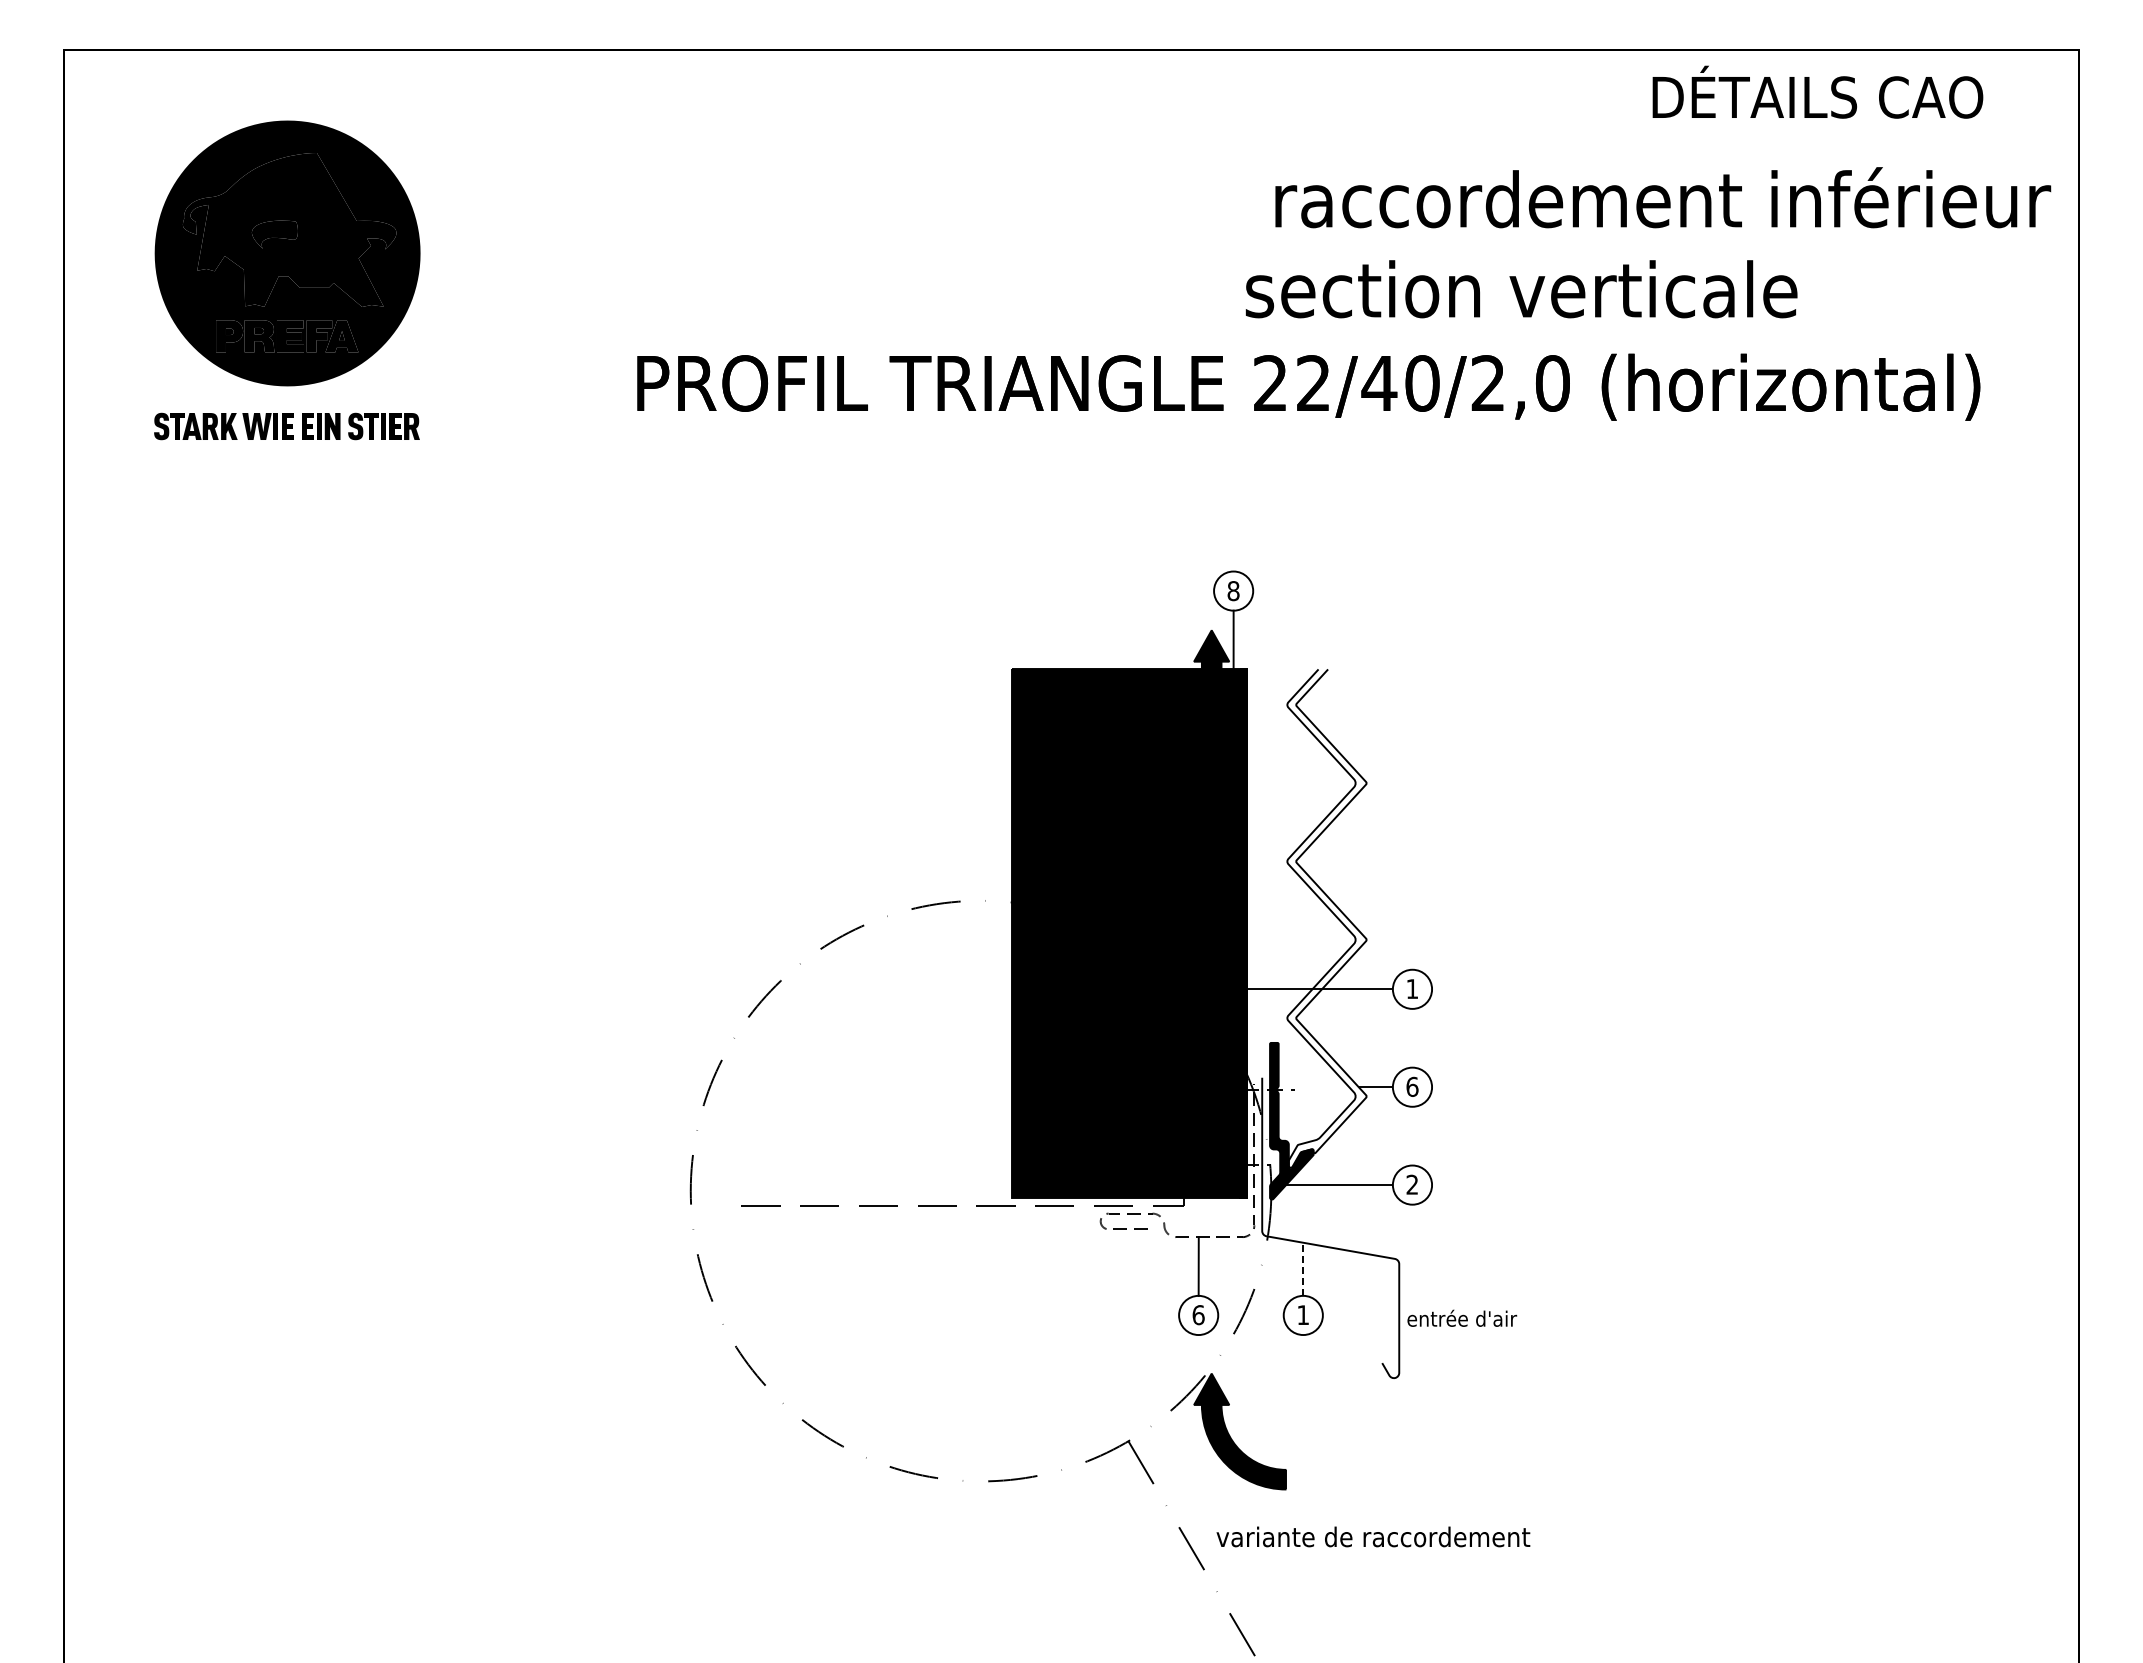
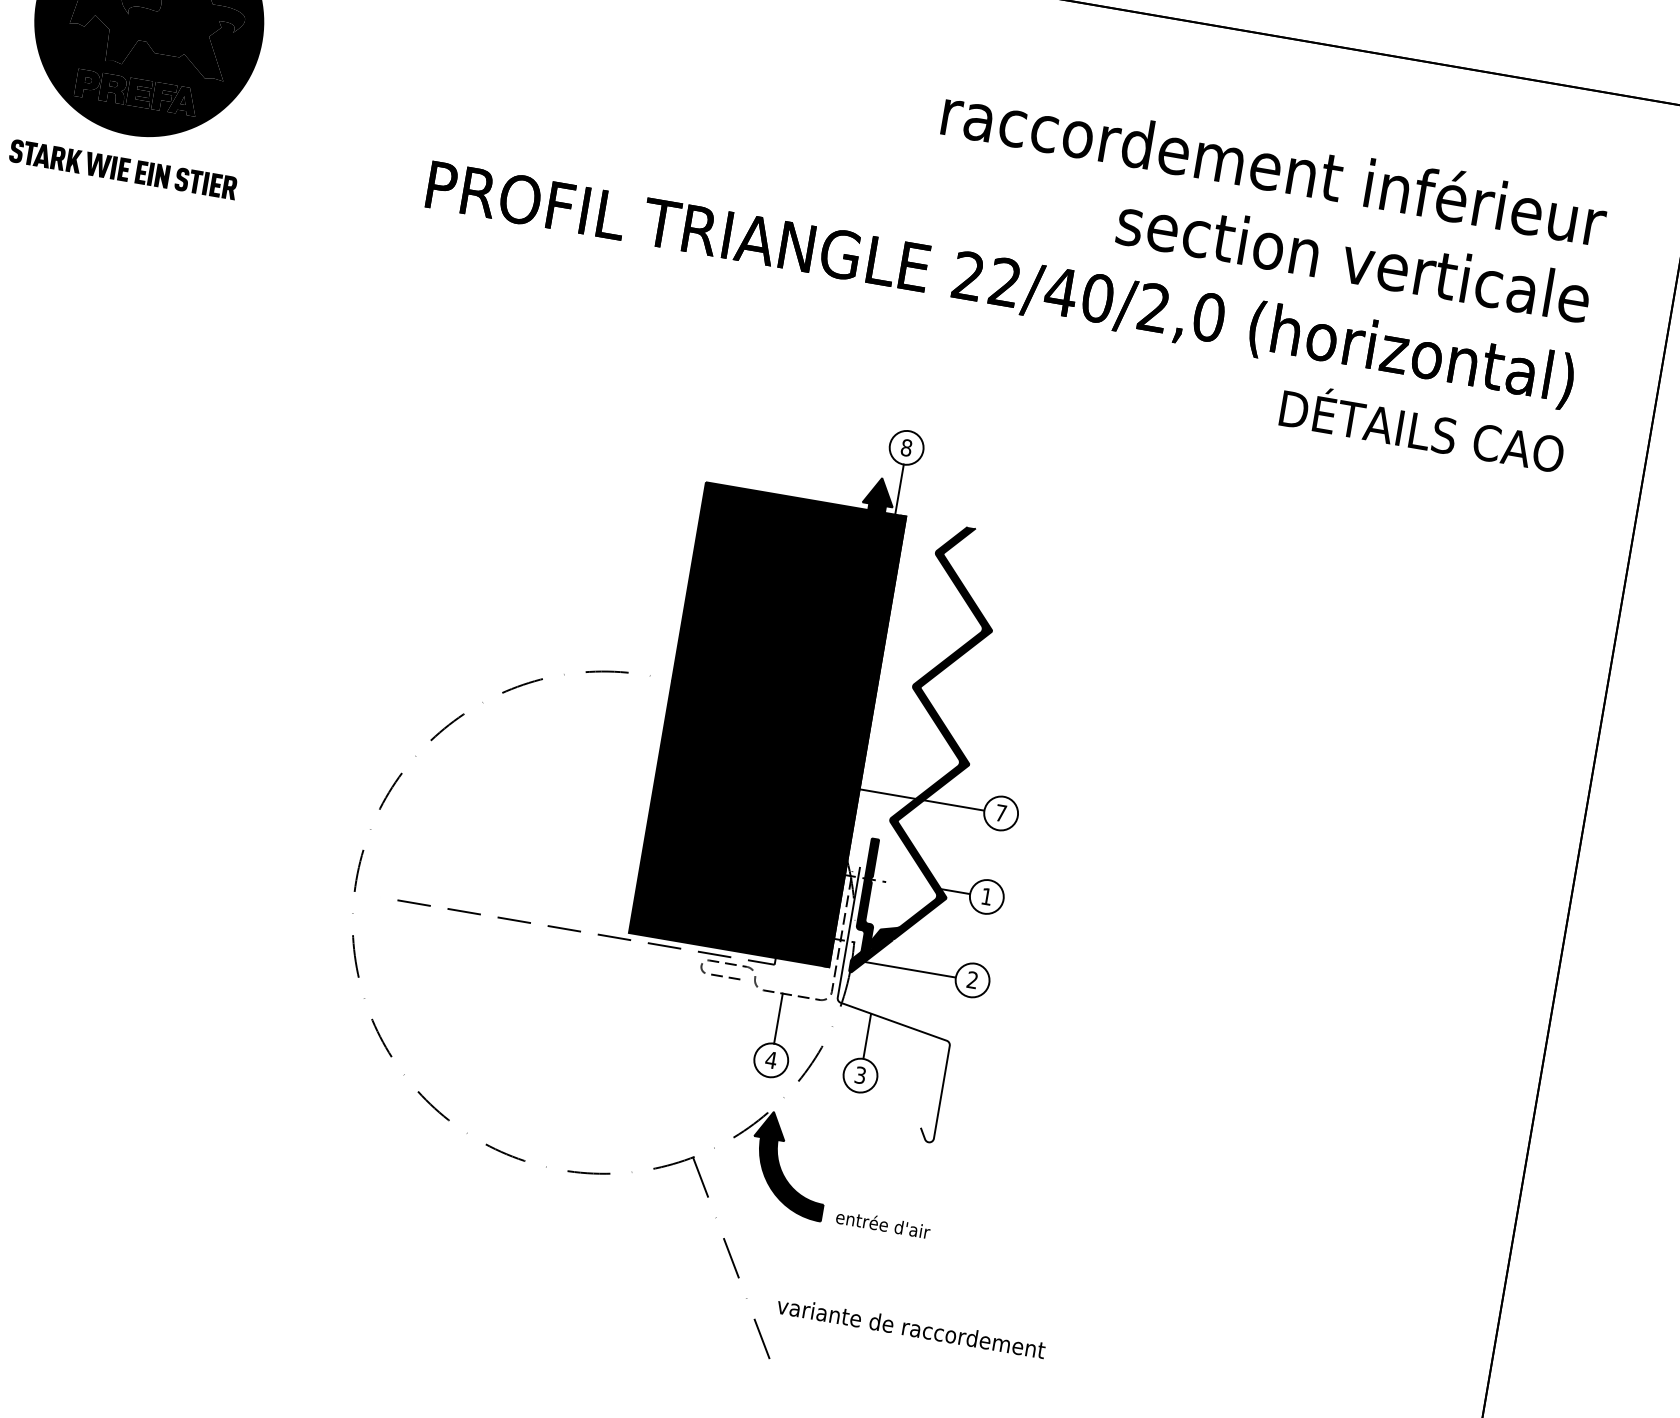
text: (1817, 91) -> (1422, 426), moved
text: (1663, 197) -> (1275, 165), moved
text: (1521, 289) -> (1353, 259), moved
fill: (1326, 918) -> (938, 740), added
text: (1411, 988) -> (1000, 812), 1 -> 7
text: (1412, 1086) -> (986, 896), 6 -> 1
line: (1303, 1270) -> (867, 1037), dashed -> solid
text: (1198, 1315) -> (771, 1060), 6 -> 4
text: (1302, 1315) -> (859, 1075), 1 -> 3
text: (1462, 1317) -> (883, 1223), moved
text: (1373, 1536) -> (911, 1327), moved

